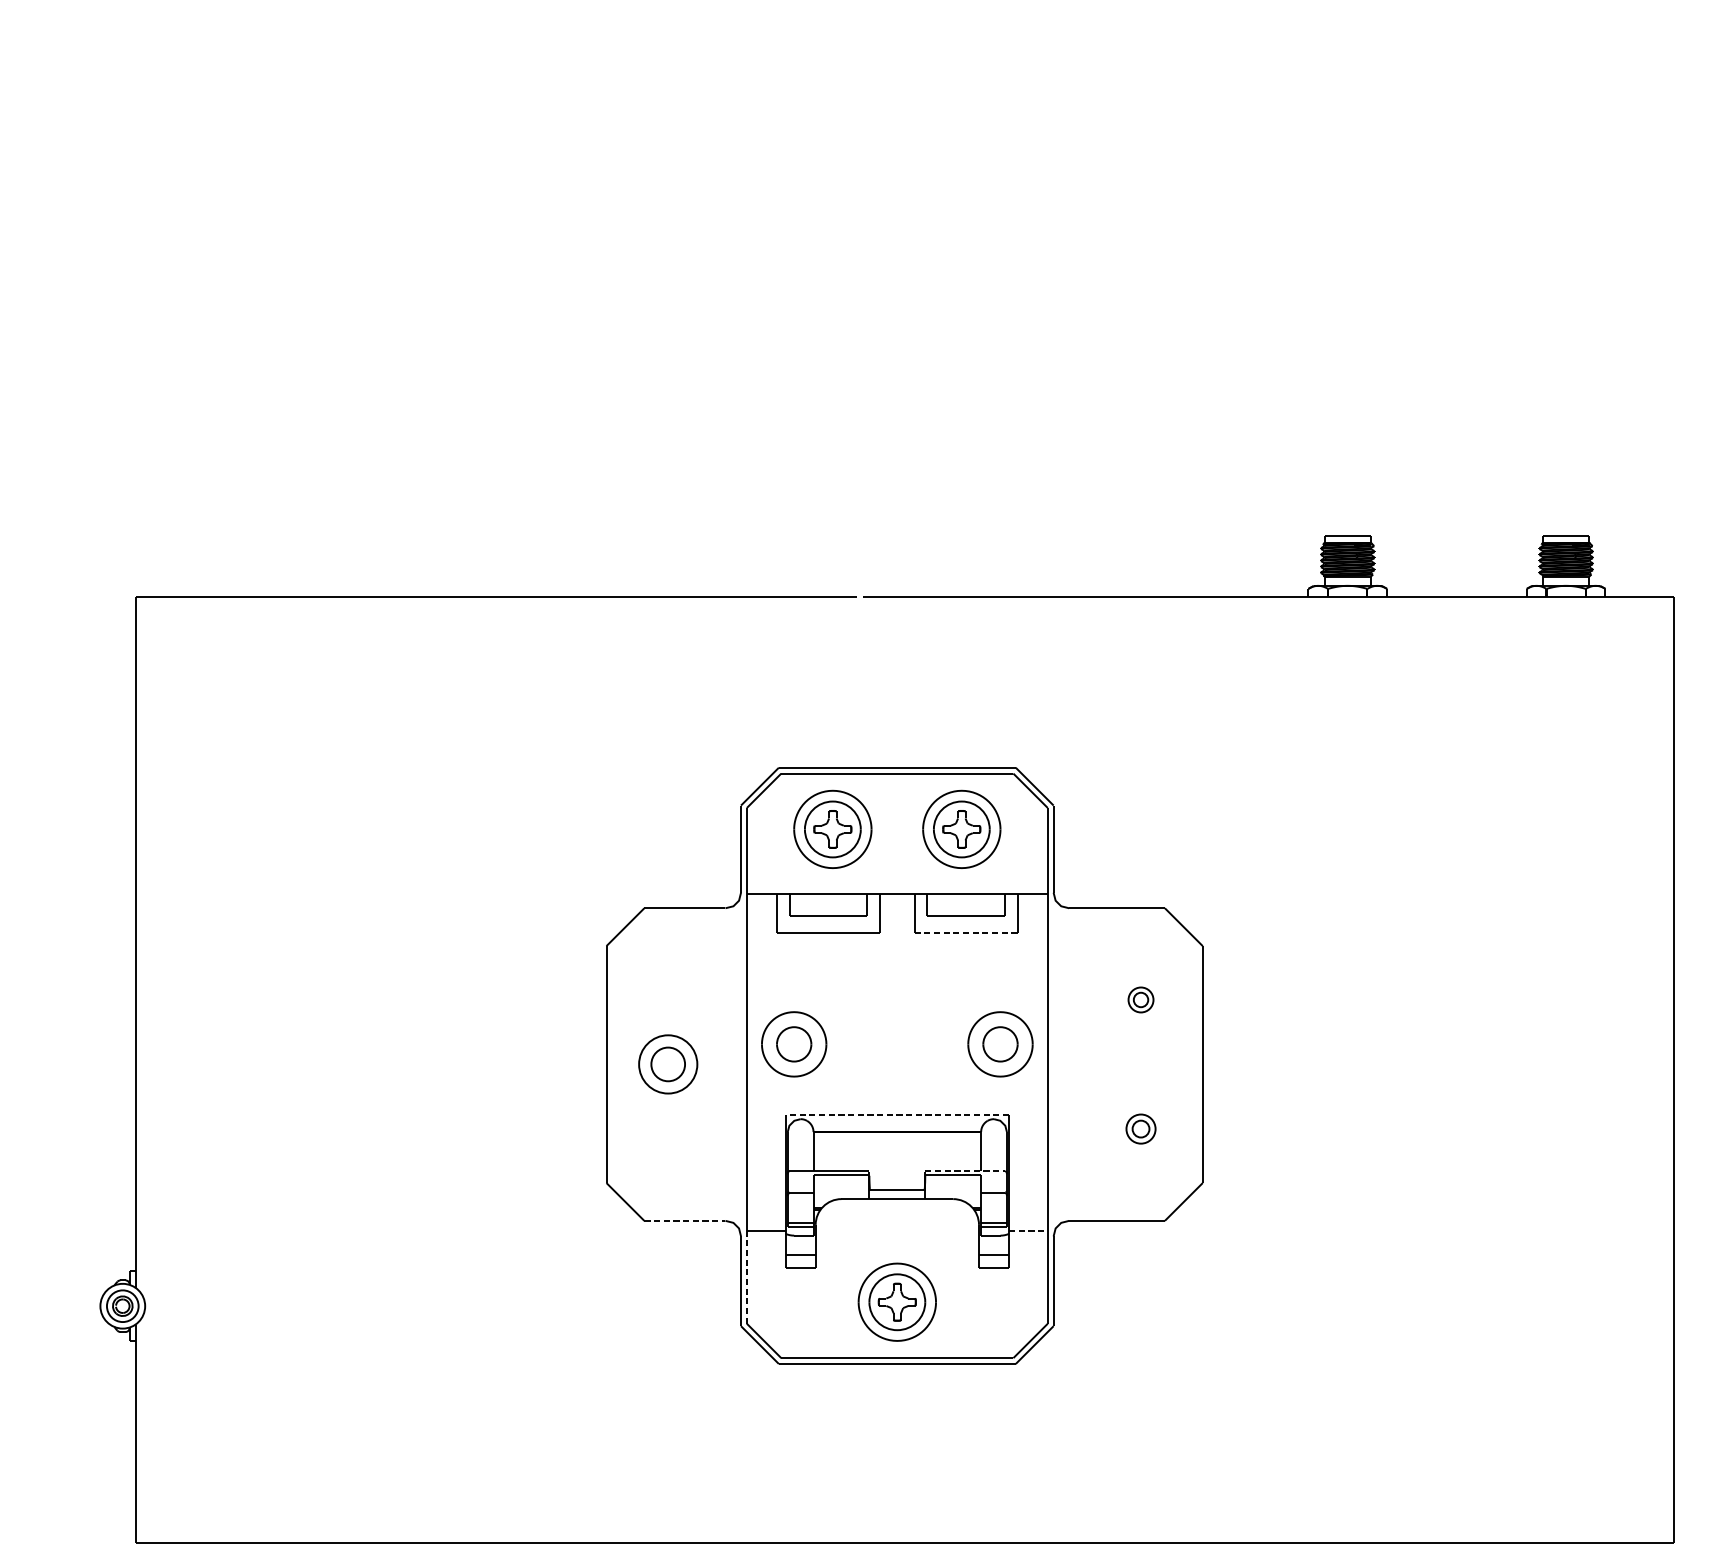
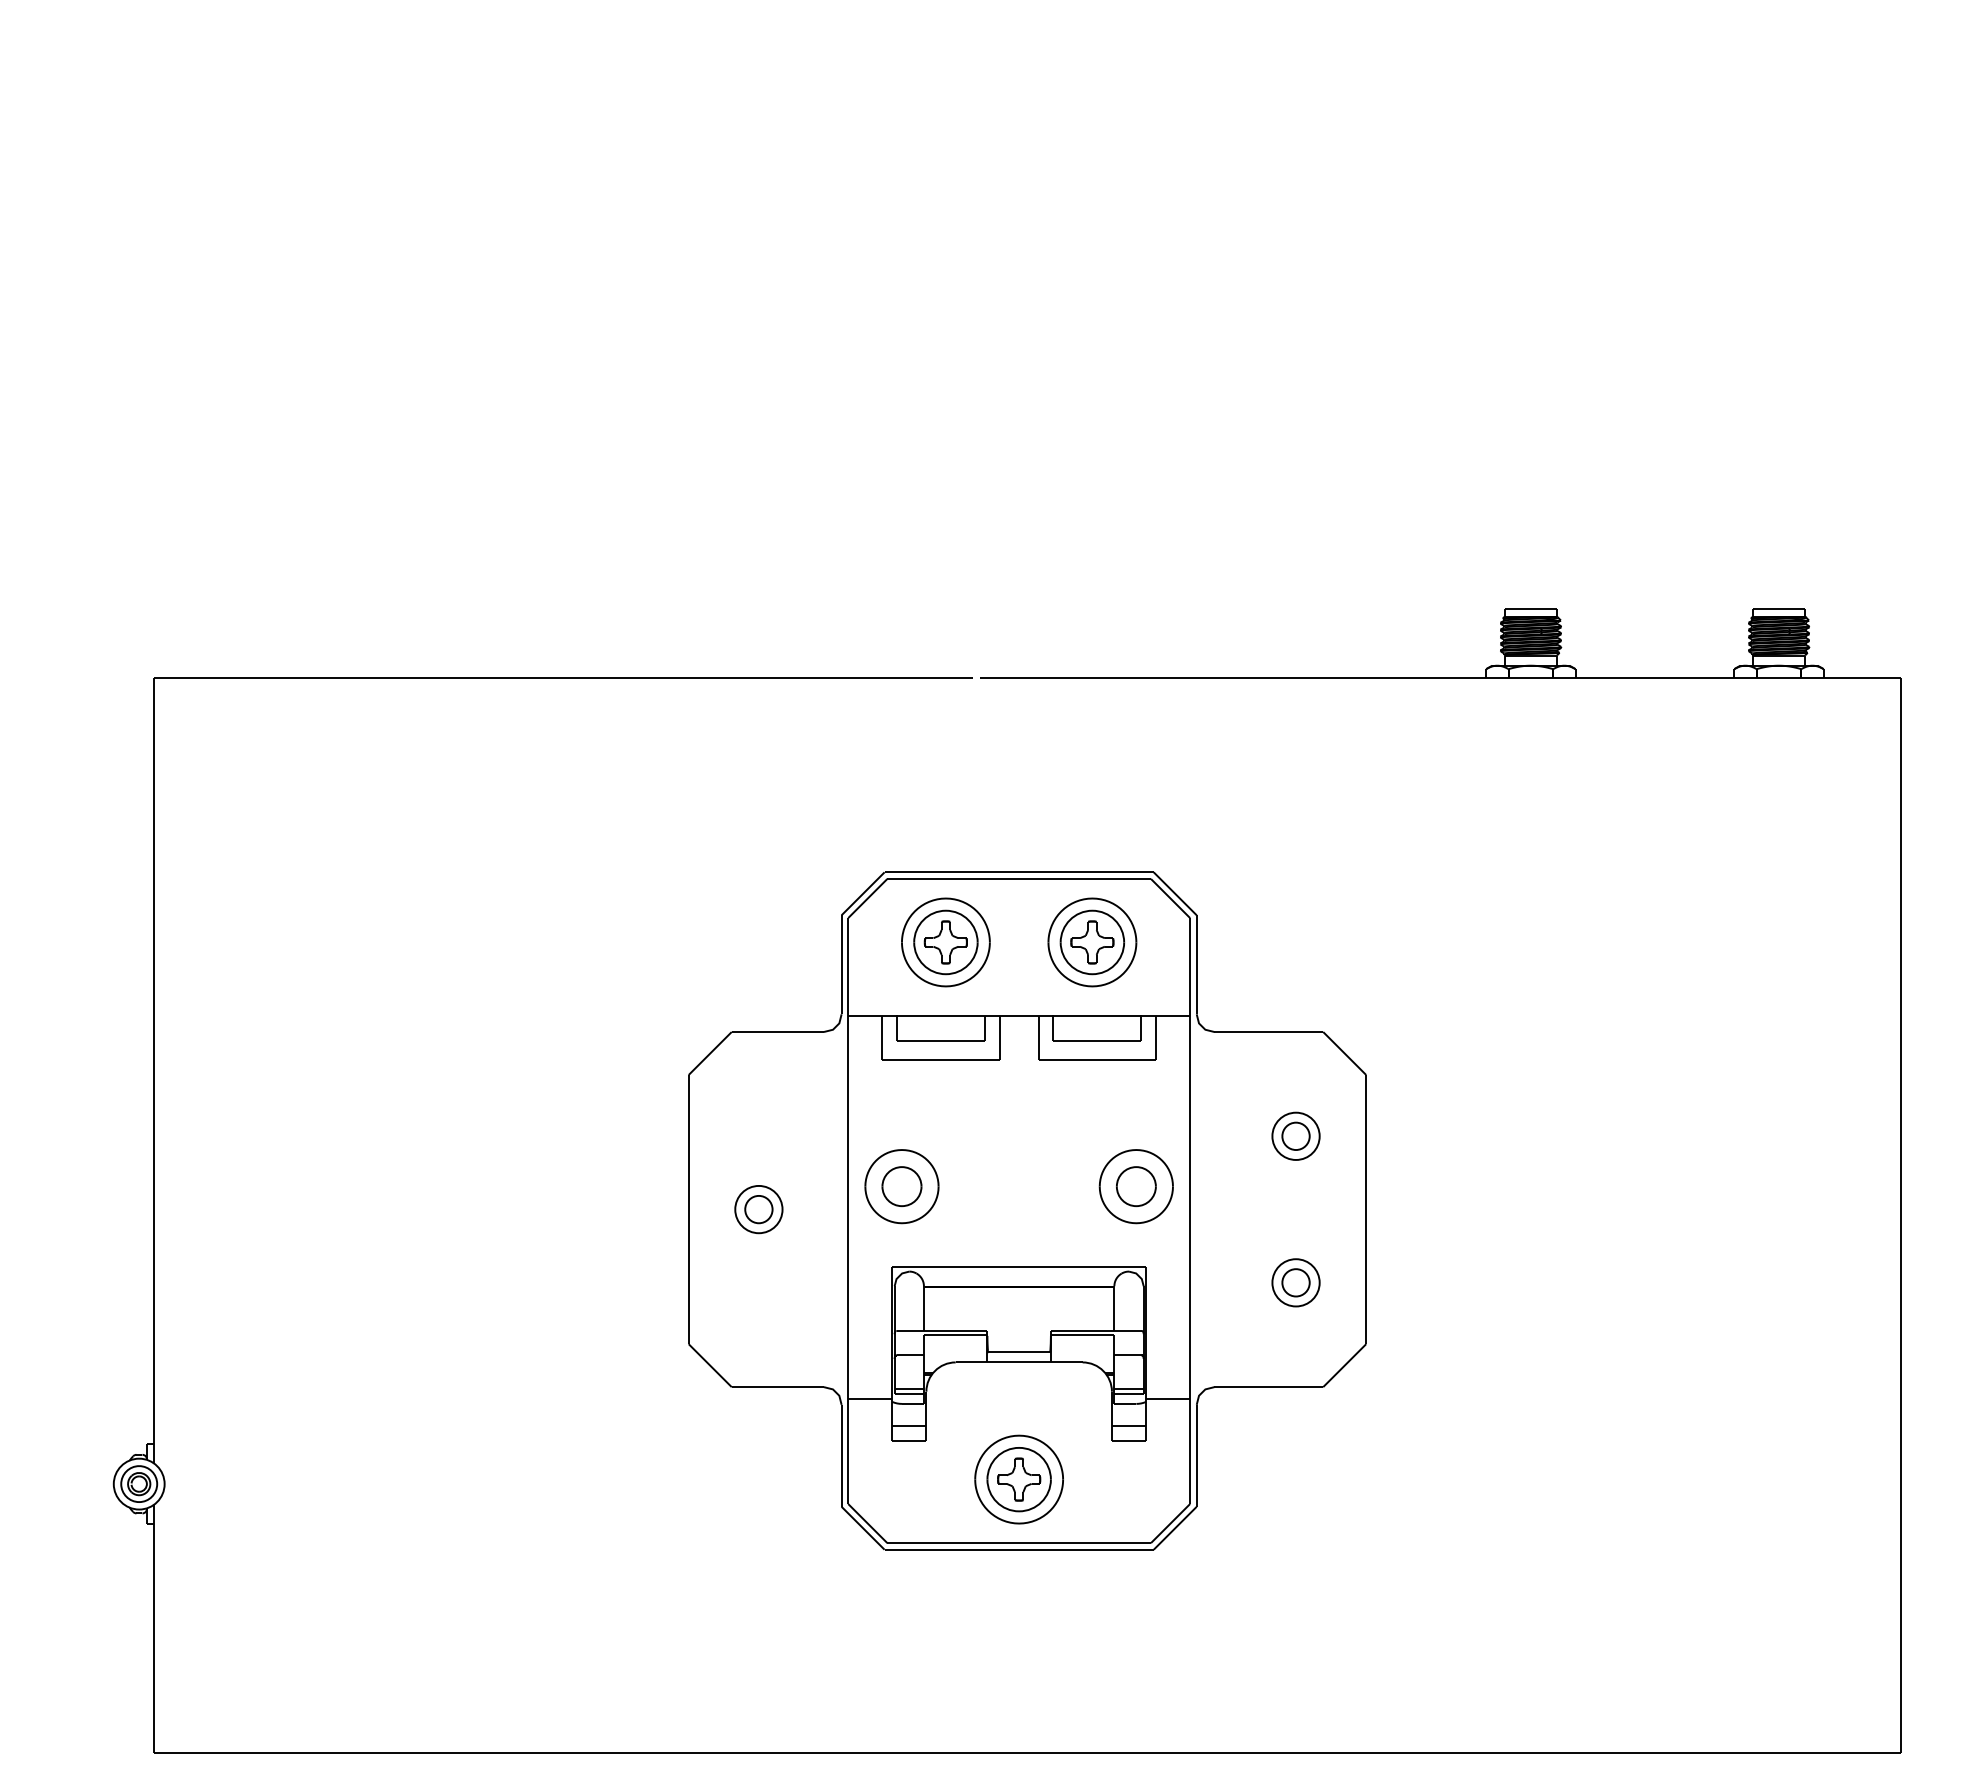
line: (966, 932) -> (1097, 1059), dashed -> solid
part: (1140, 999) -> (1295, 1135), size x1.67
part: (667, 1064) -> (758, 1209), size x0.71
line: (897, 1115) -> (1019, 1267), dashed -> solid
part: (1140, 1128) -> (1295, 1282), size x1.43
line: (965, 1171) -> (1096, 1330), dashed -> solid
line: (685, 1221) -> (778, 1387), dashed -> solid
line: (1028, 1230) -> (1168, 1398), dashed -> solid
line: (747, 1277) -> (848, 1451), dashed -> solid

